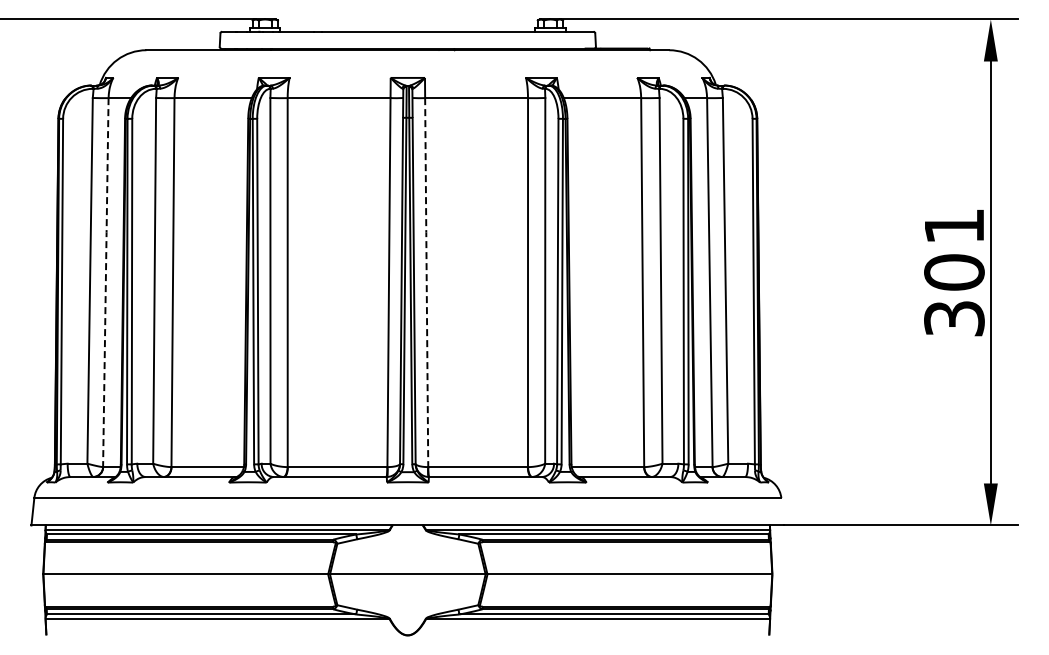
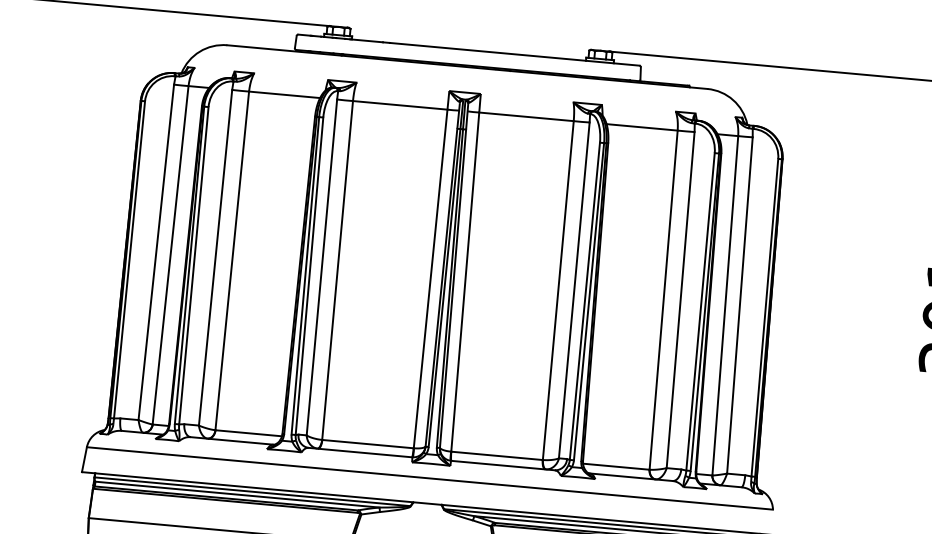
line: (105, 281) -> (170, 254), dashed -> solid
line: (426, 281) -> (465, 281), dashed -> solid

